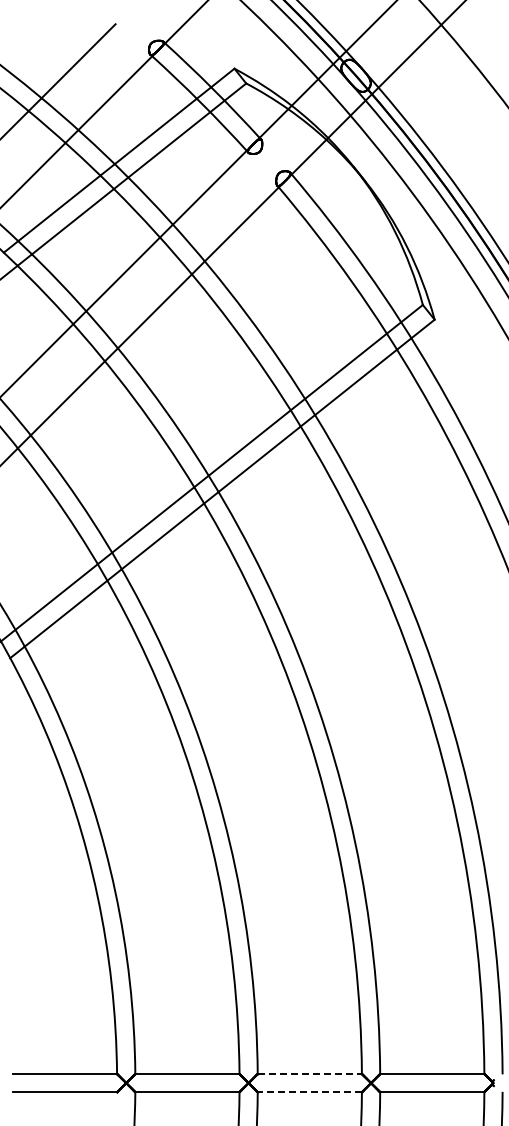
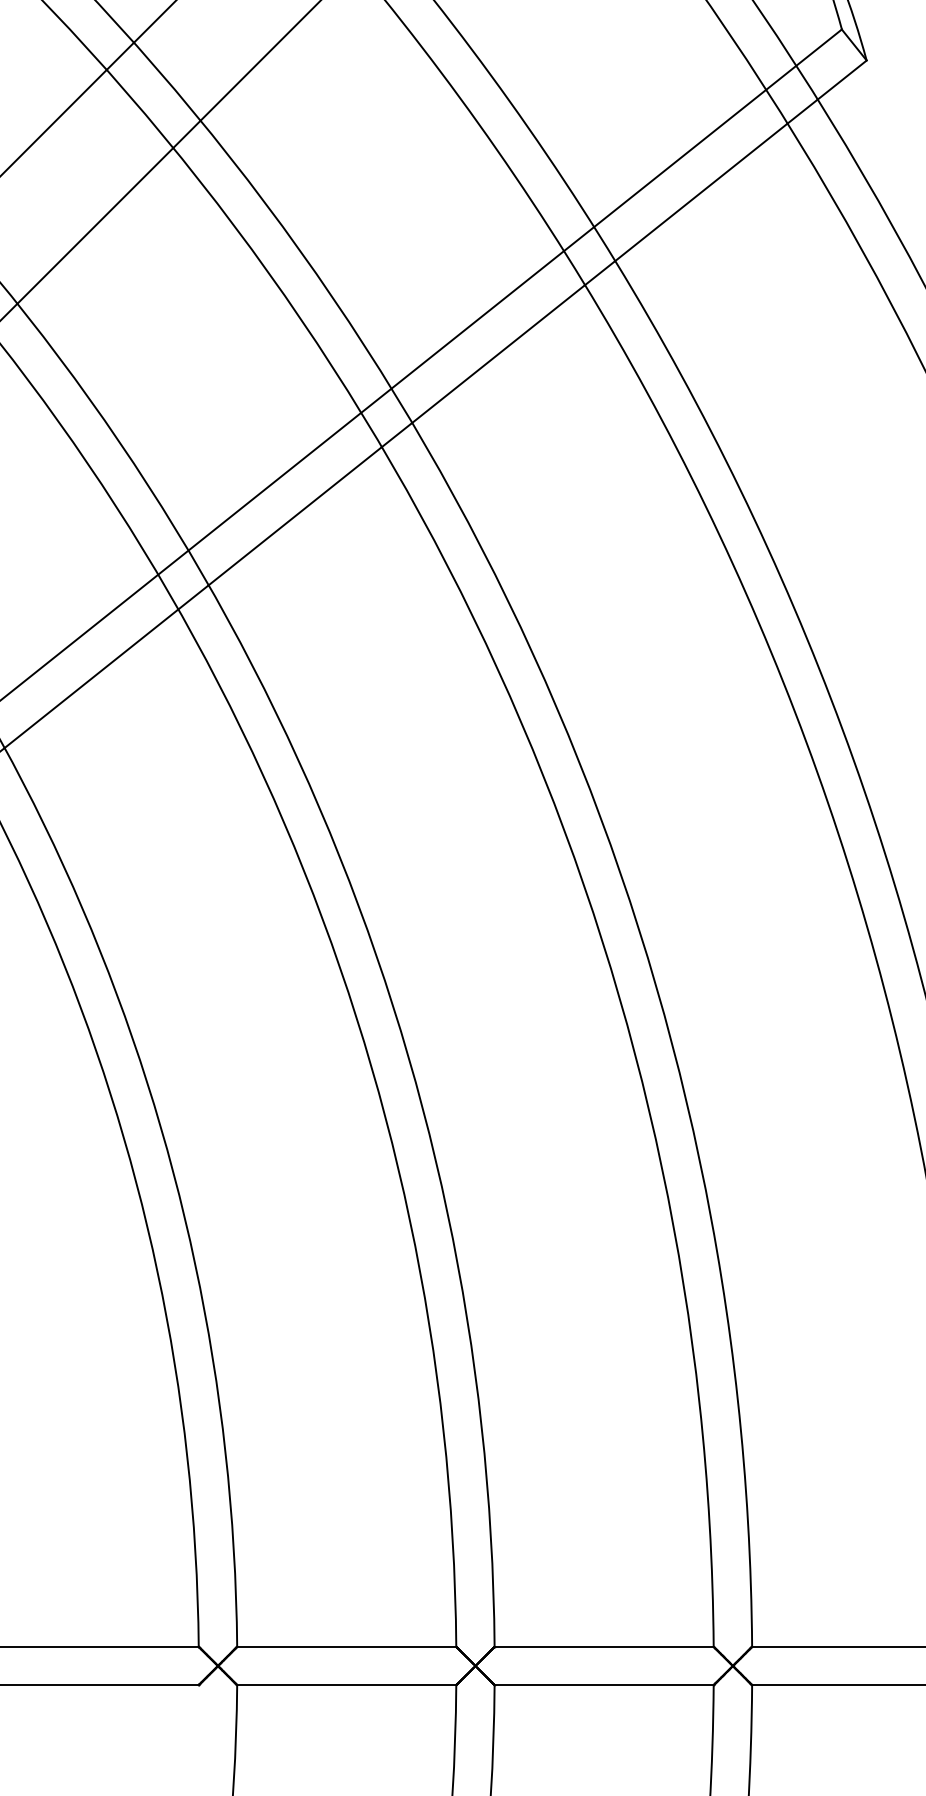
line: (310, 1073) -> (605, 1645), dashed -> solid
line: (309, 1092) -> (603, 1685), dashed -> solid

